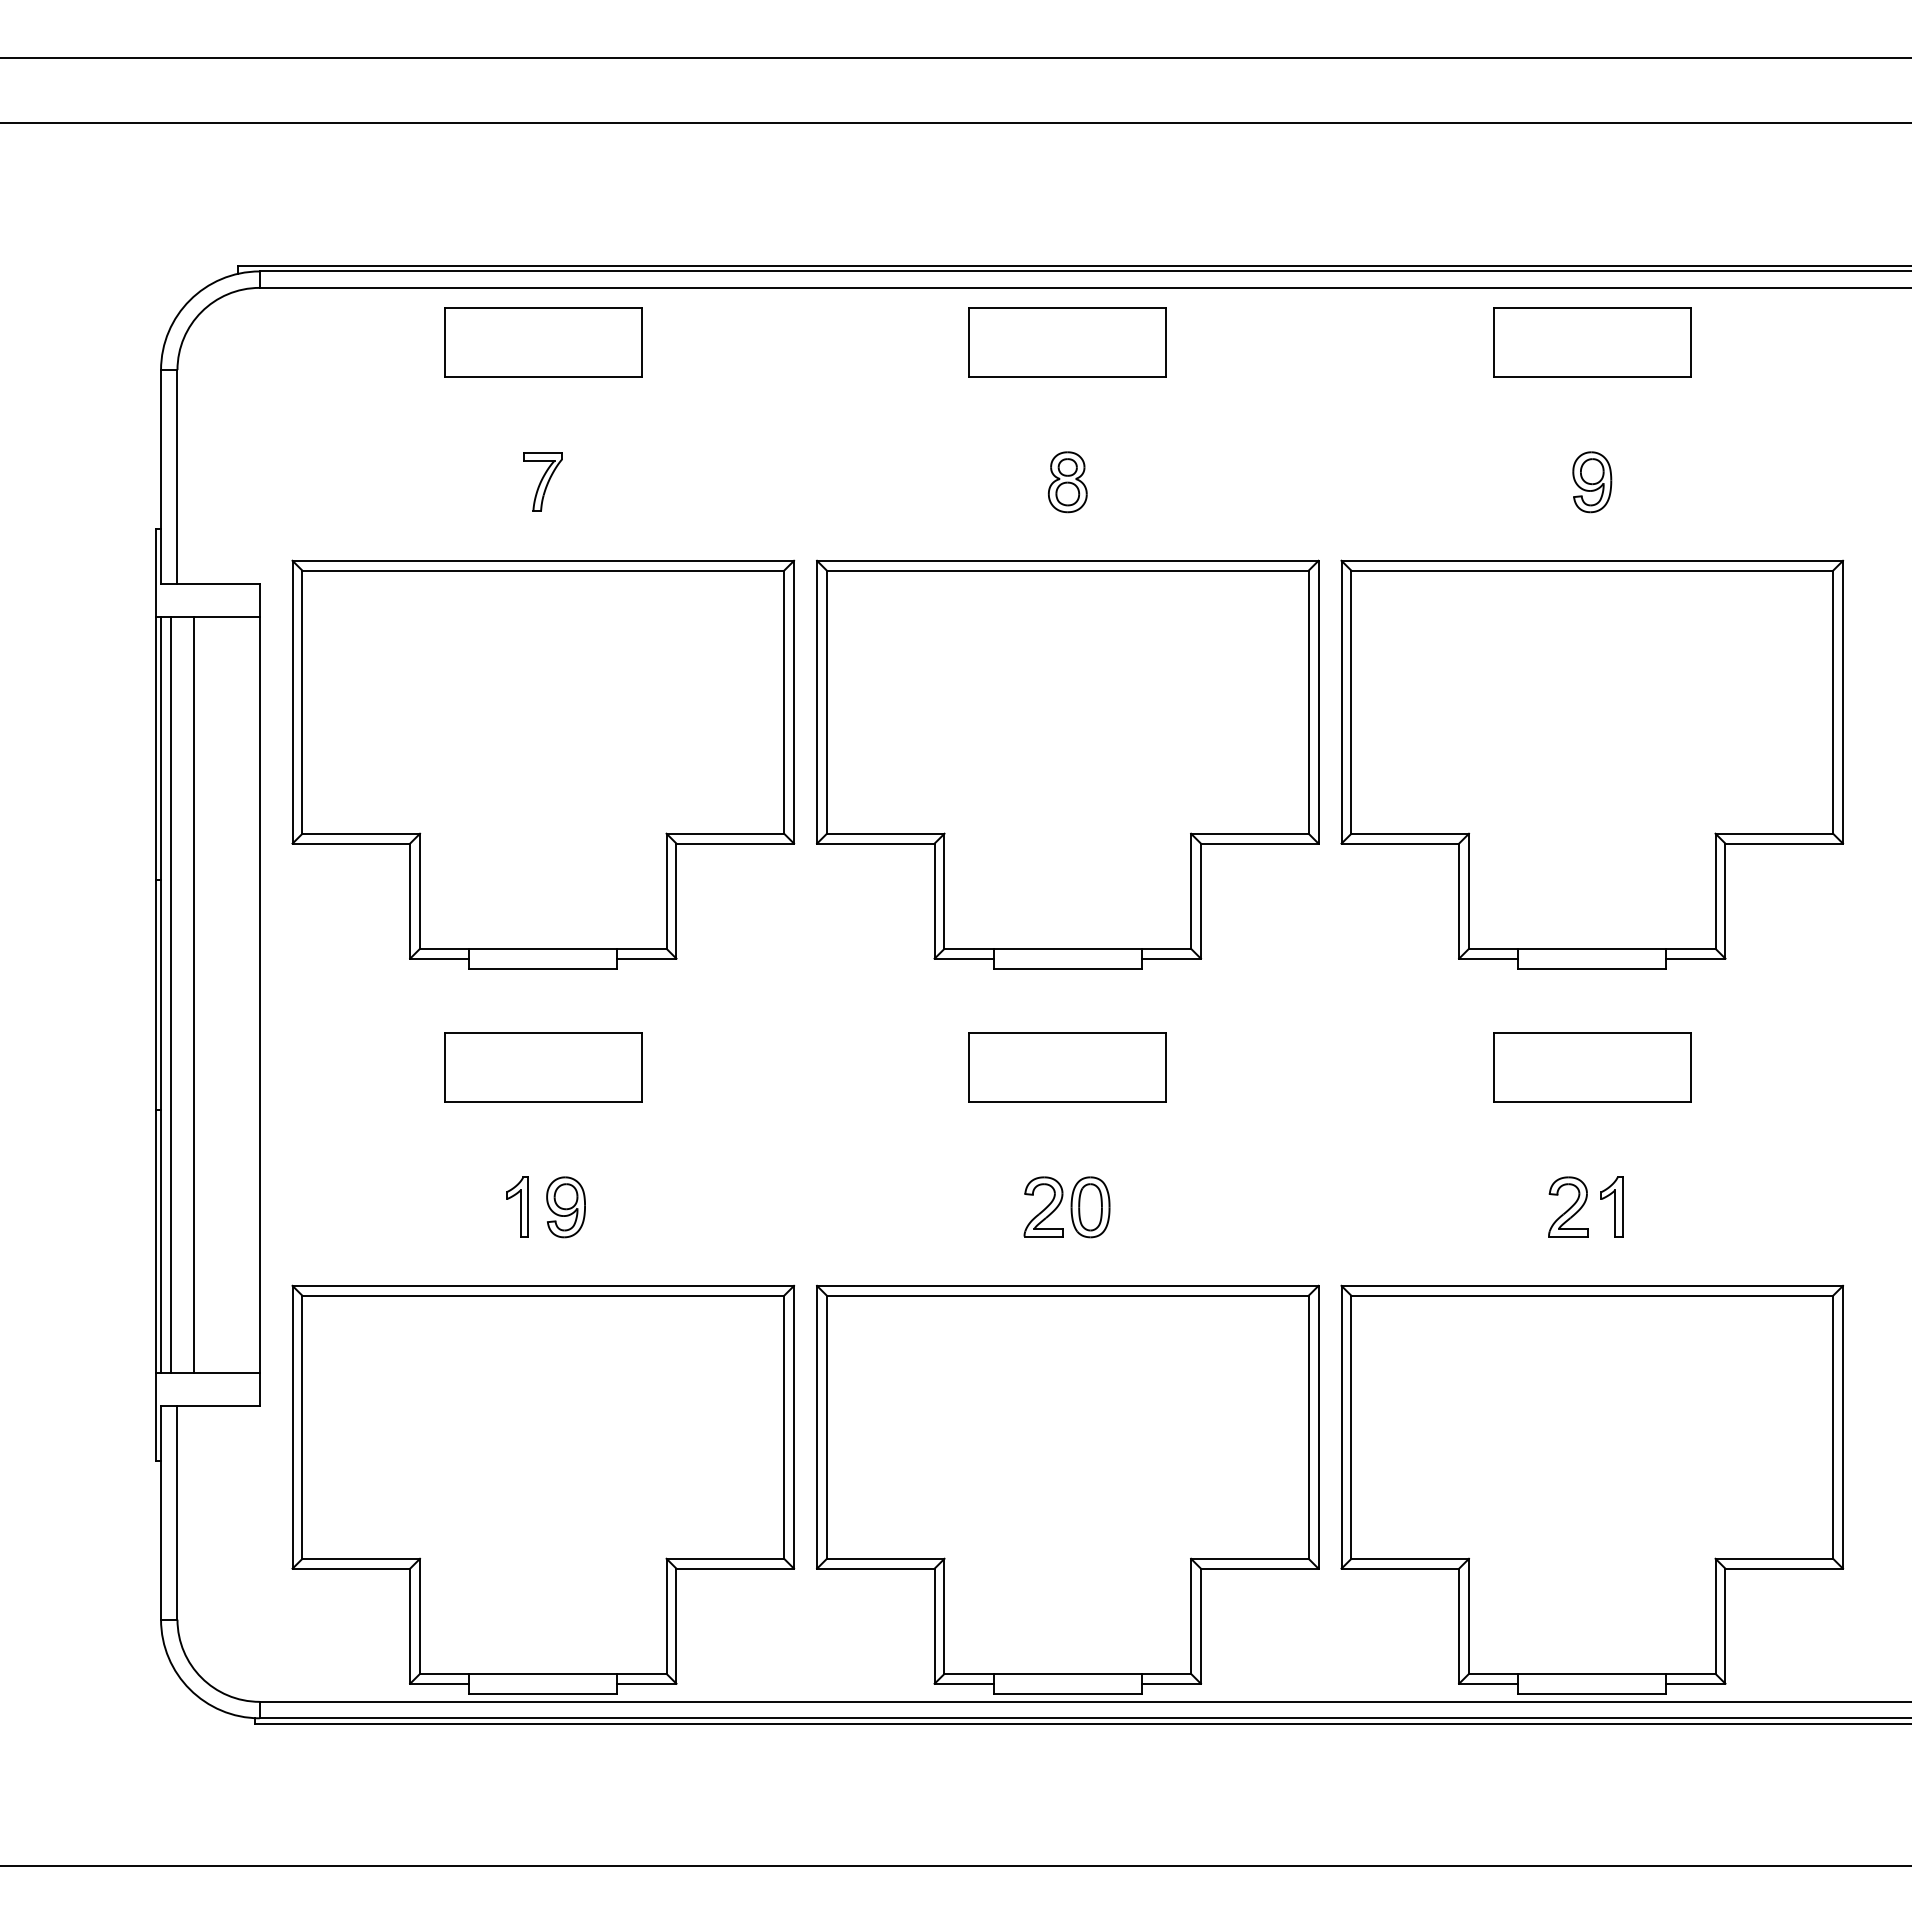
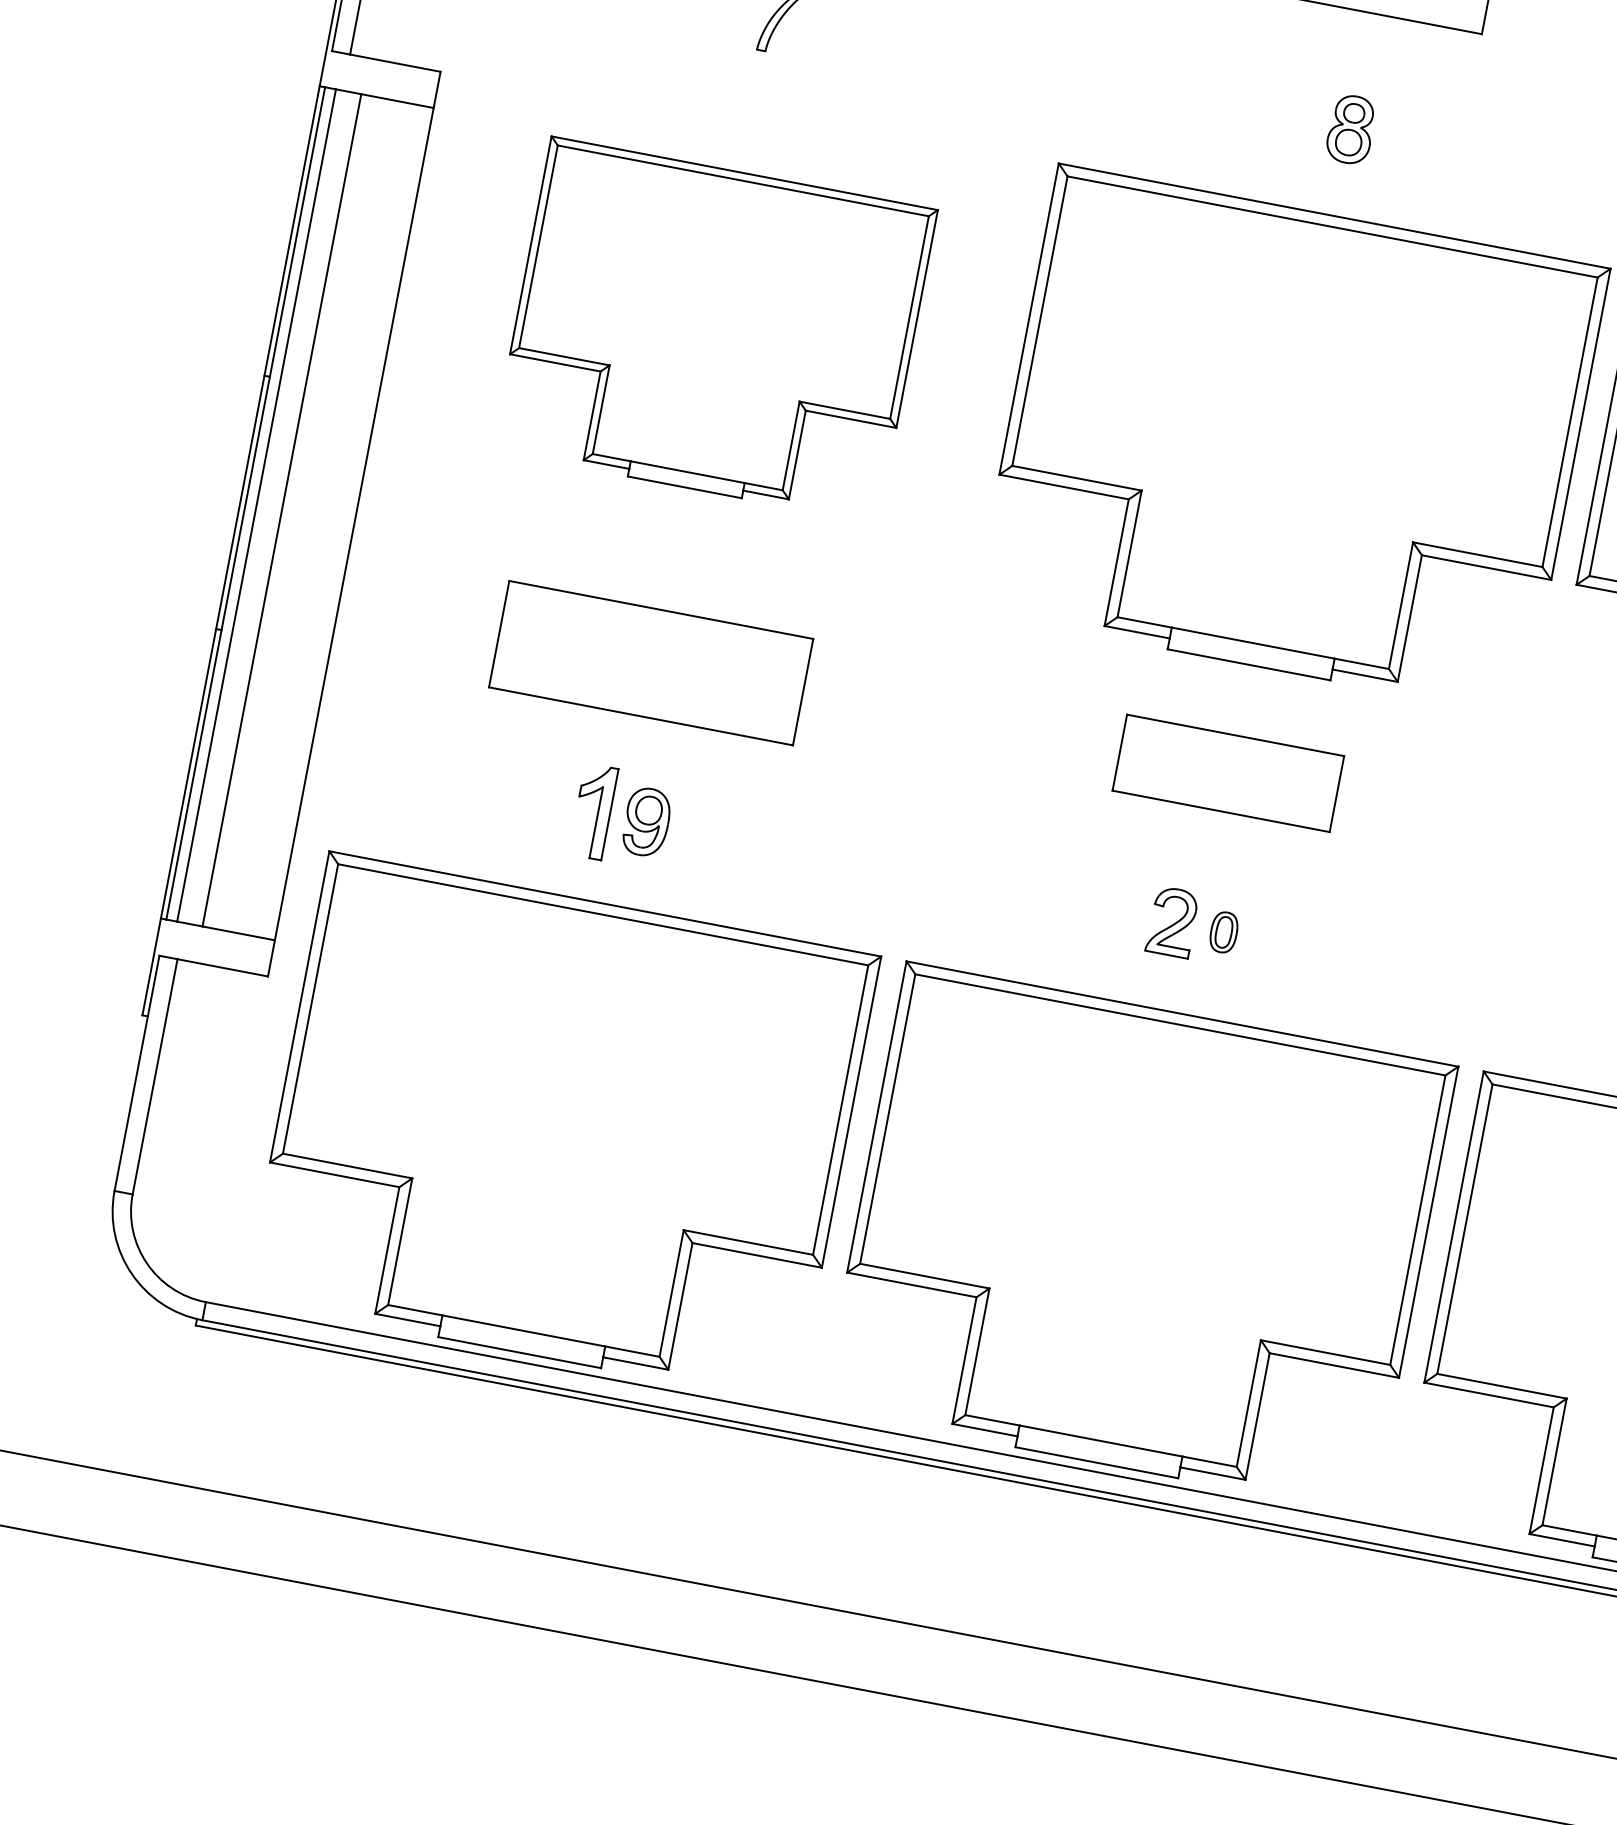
part: (543, 764) -> (714, 330), size x0.7
part: (543, 1067) -> (651, 663), size x1.4
part: (517, 1206) -> (593, 811), size x1.4
part: (1090, 1207) -> (1223, 932), size x0.6

